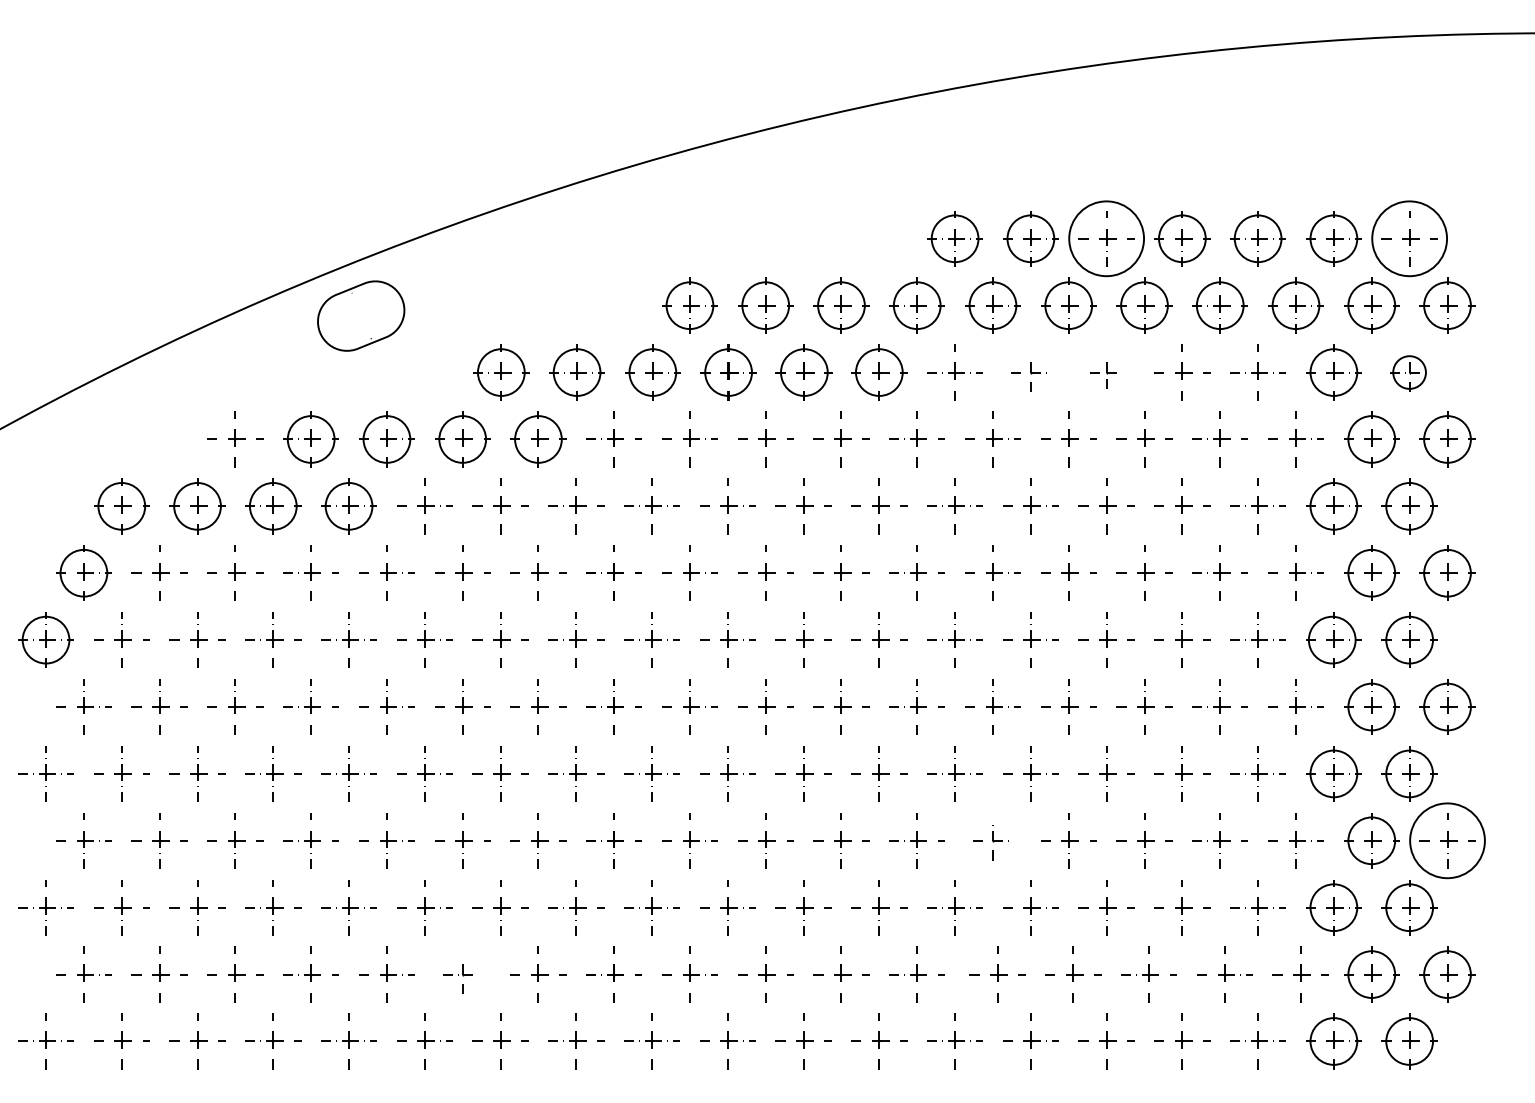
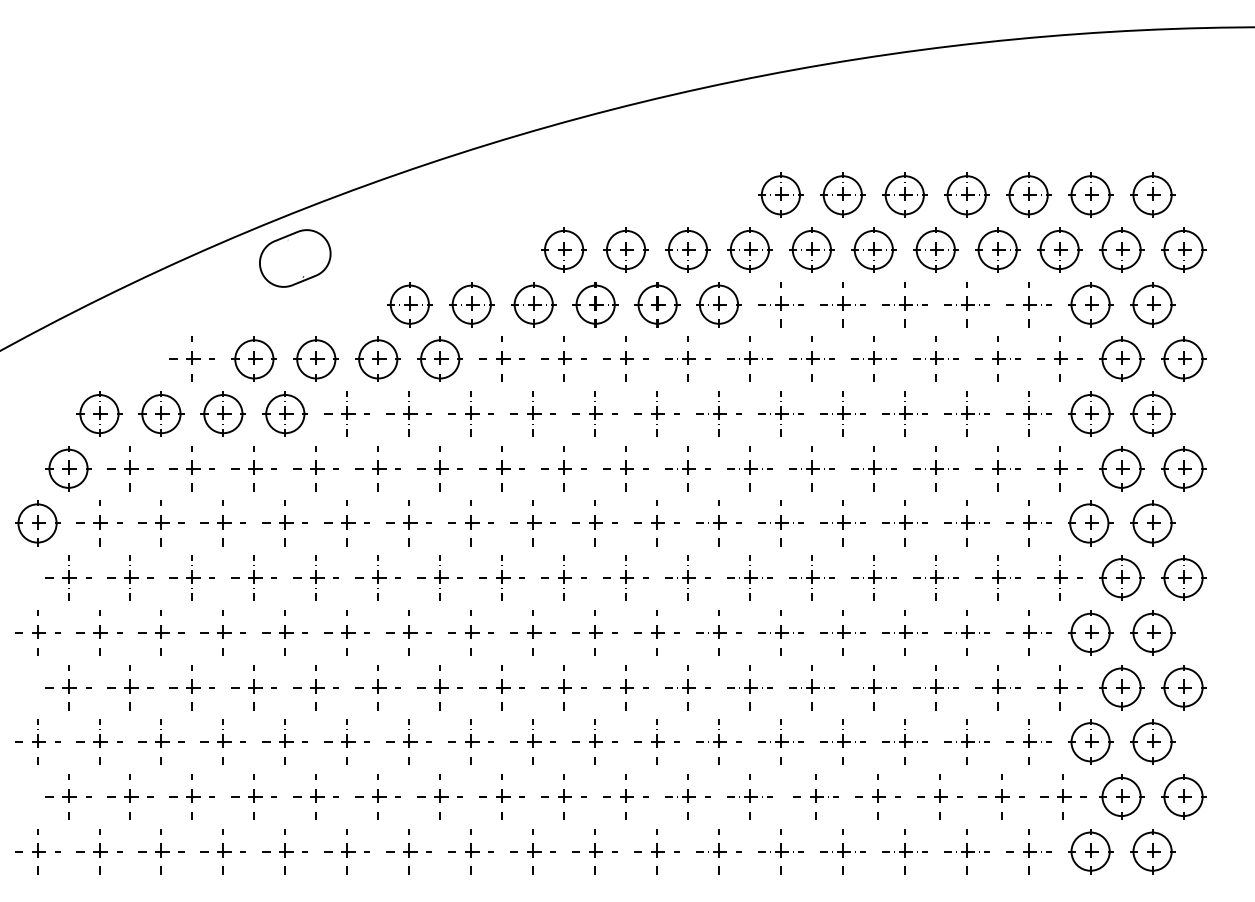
circle: (1106, 238) -> (904, 195), size x0.62
circle: (1409, 238) -> (1152, 195), size x0.62
part: (1030, 372) -> (842, 304), size x1.43
part: (1106, 372) -> (904, 304), size x1.67
part: (1409, 372) -> (1152, 304), size x1.43
part: (992, 840) -> (811, 687), size x1.43
circle: (1447, 840) -> (1183, 687), size x0.62
part: (462, 974) -> (378, 796), size x1.43

